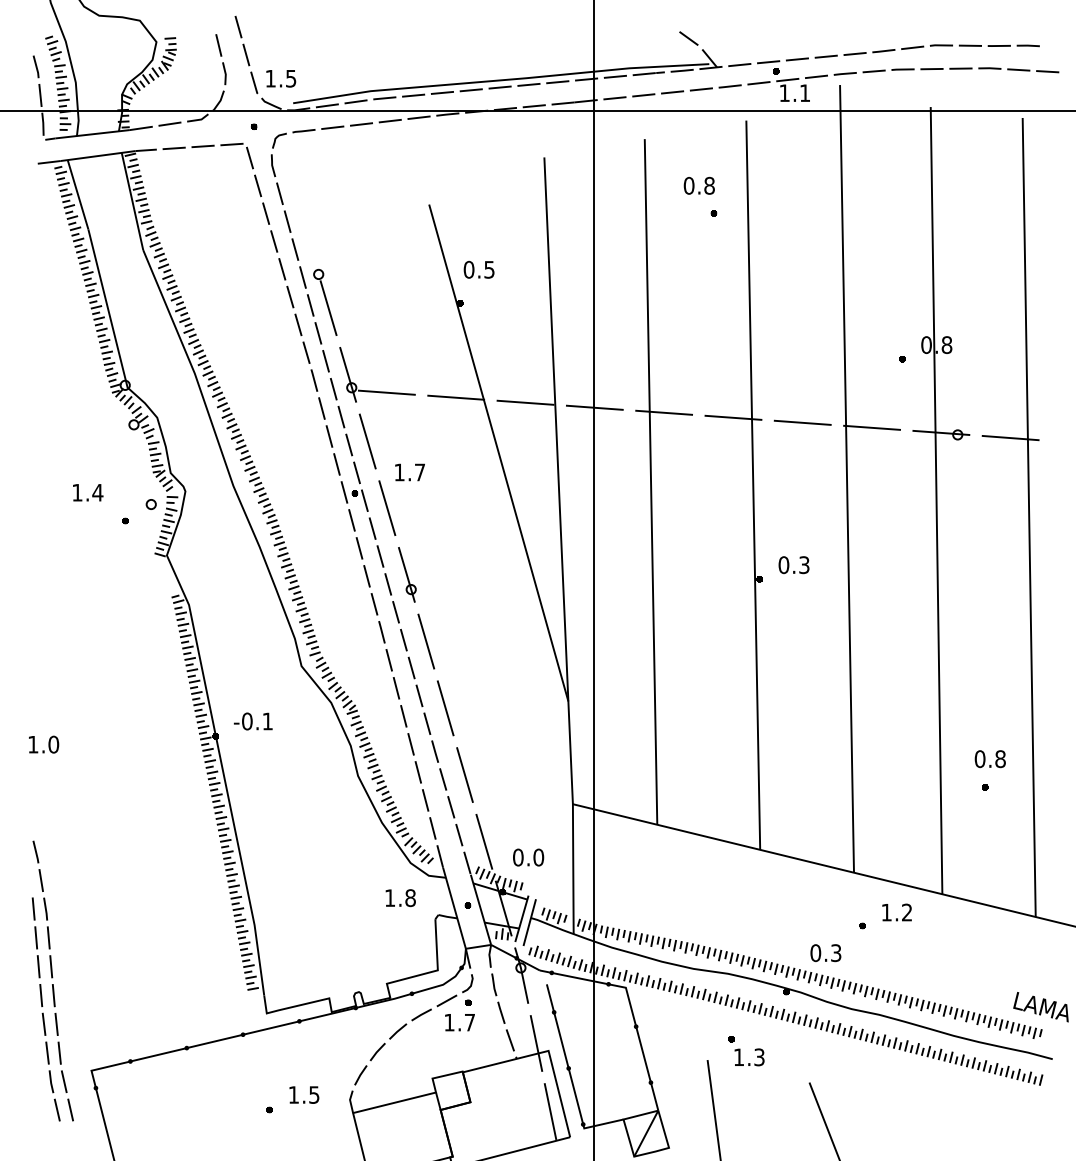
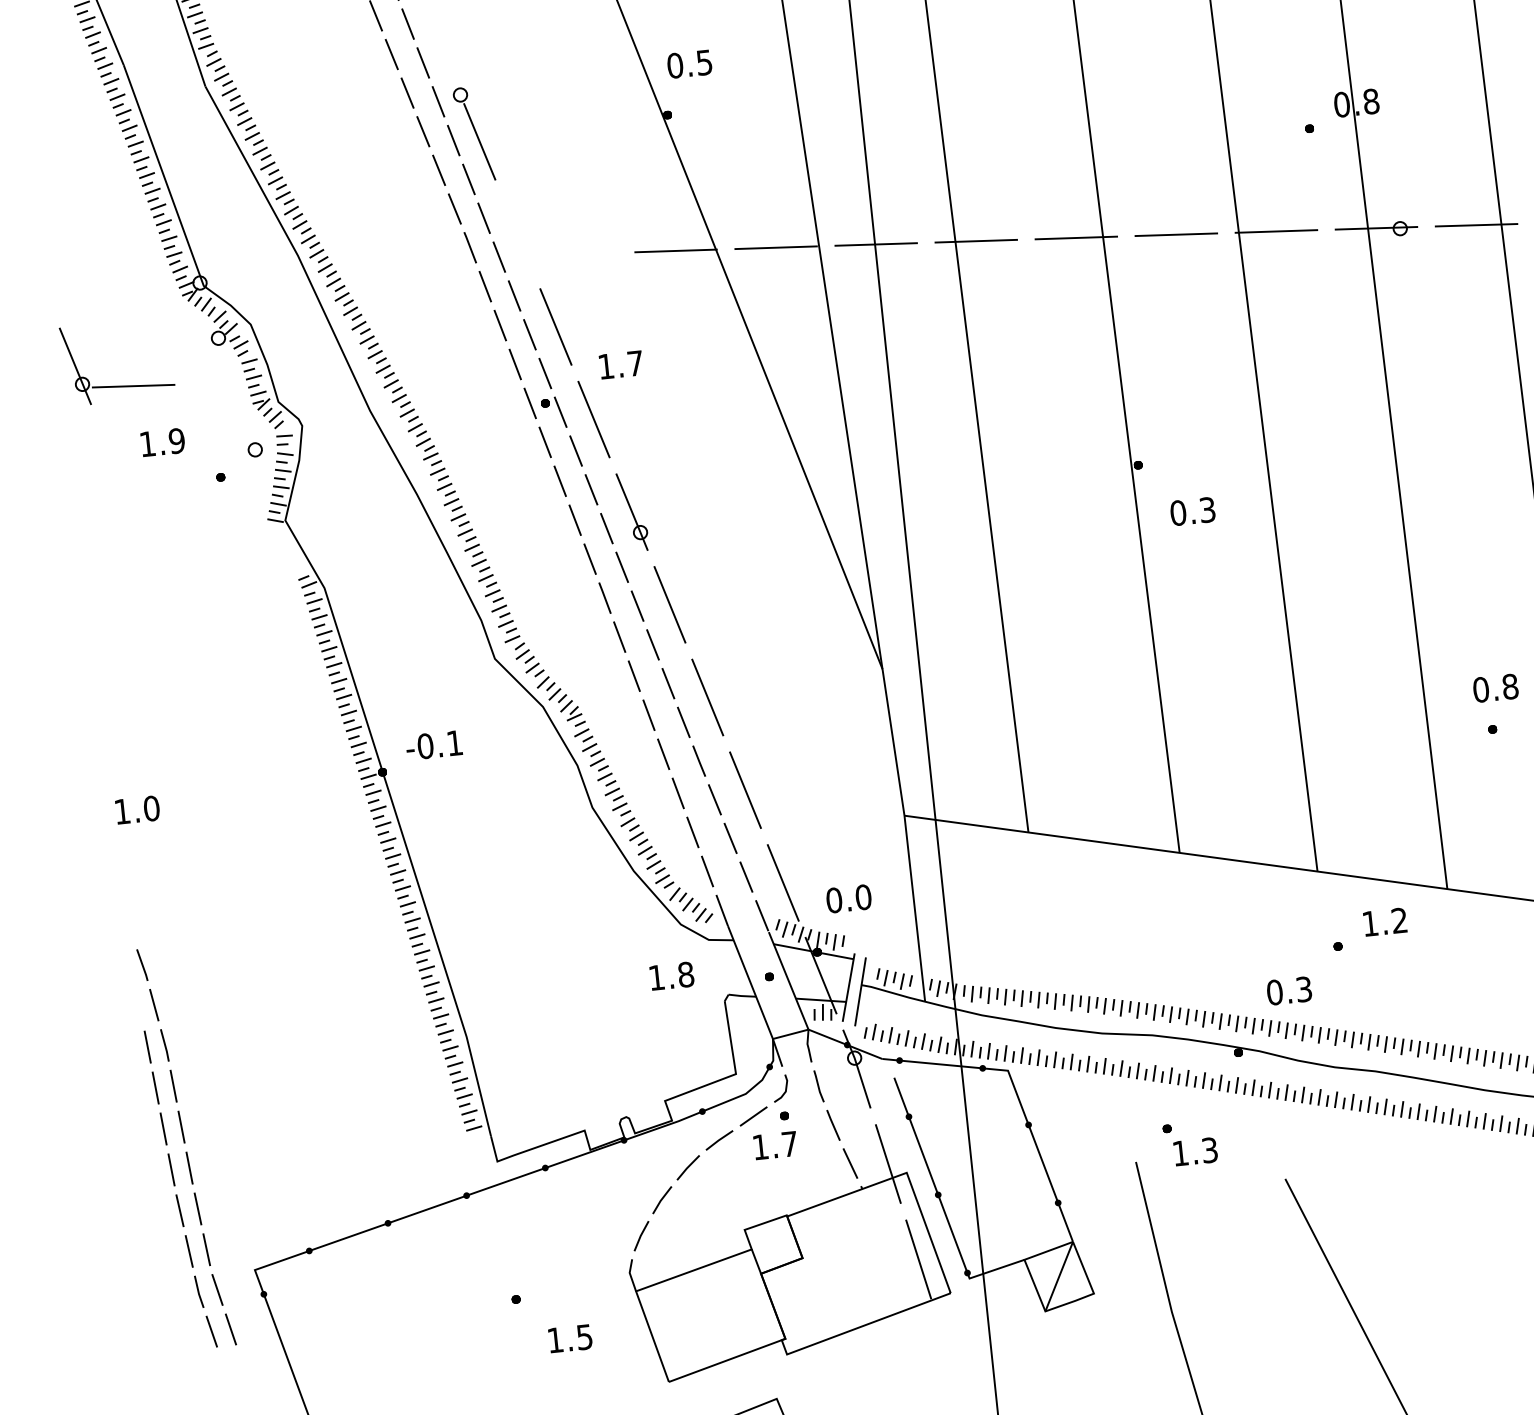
part: (374, 390) -> (115, 384), moved
text: (97, 492) -> (176, 440), 1.4 -> 1.9
text: (793, 565) -> (1192, 512), moved
text: (304, 1094) -> (570, 1337), moved

